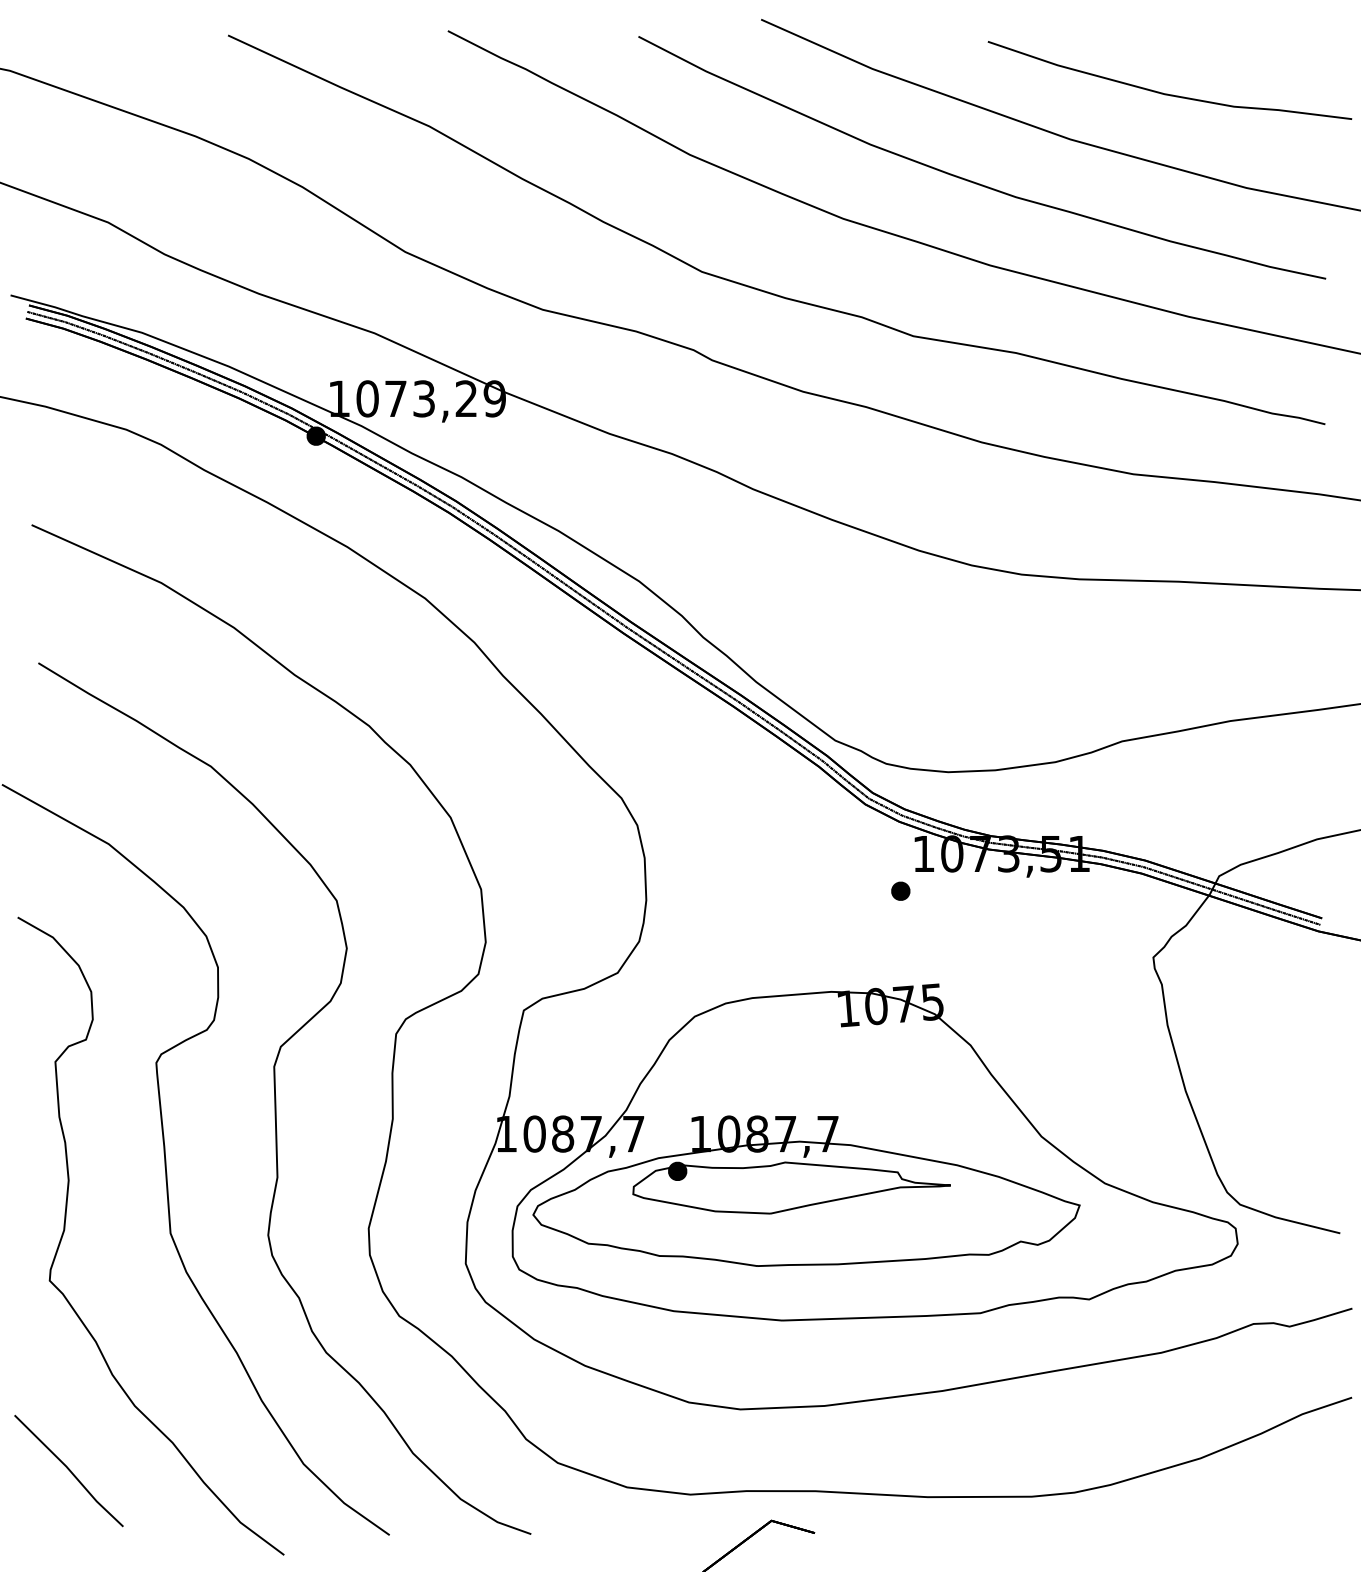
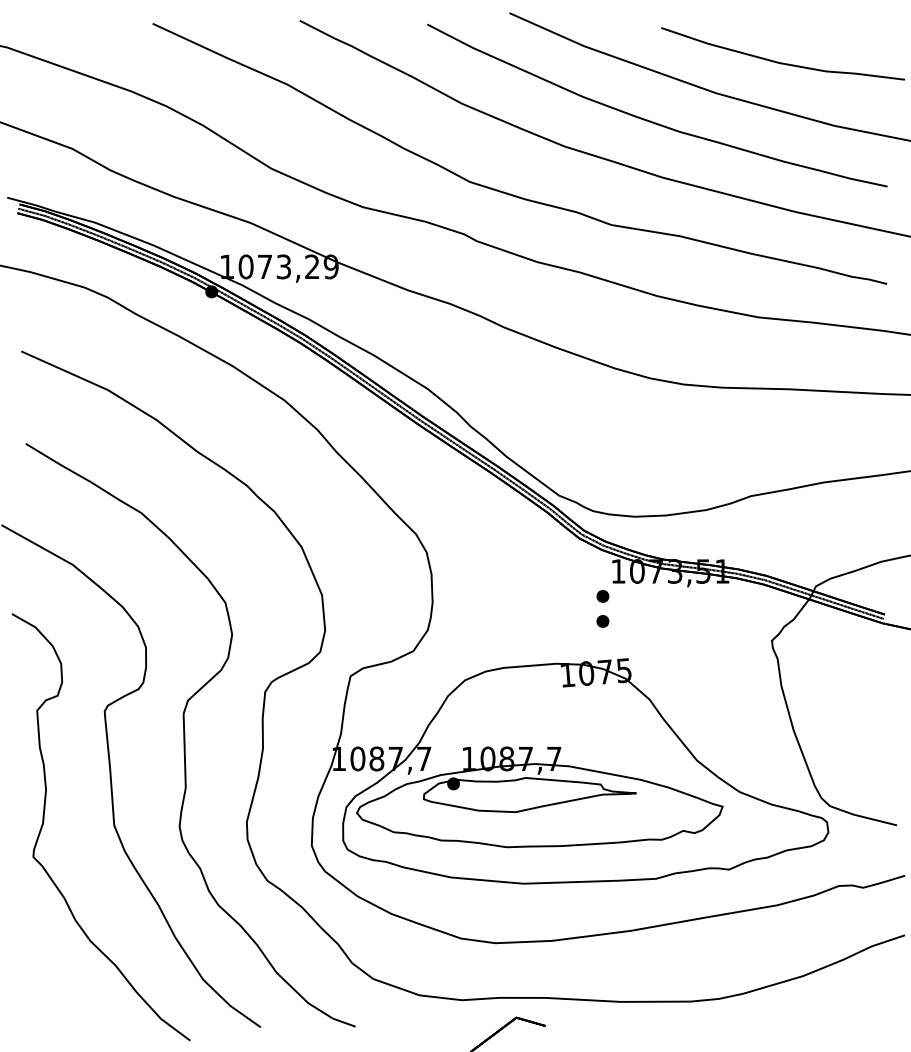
part: (900, 928) -> (602, 621), added
line: (67, 1469) -> (45, 983), removed

